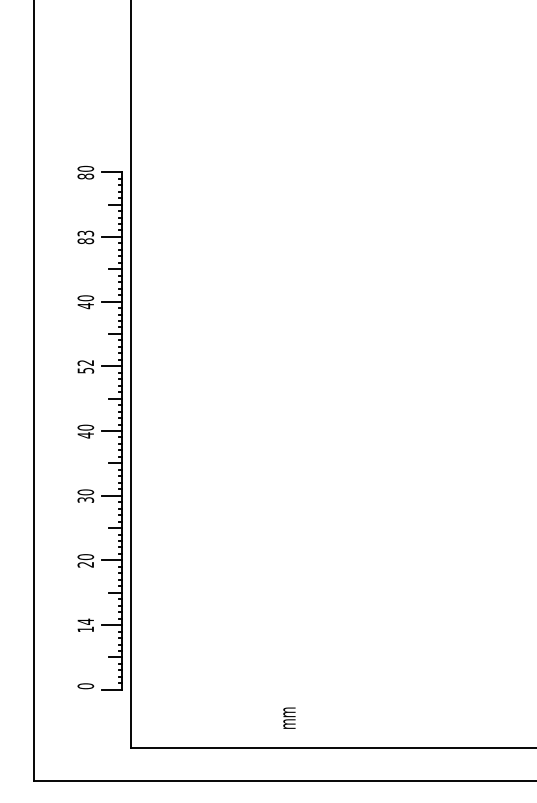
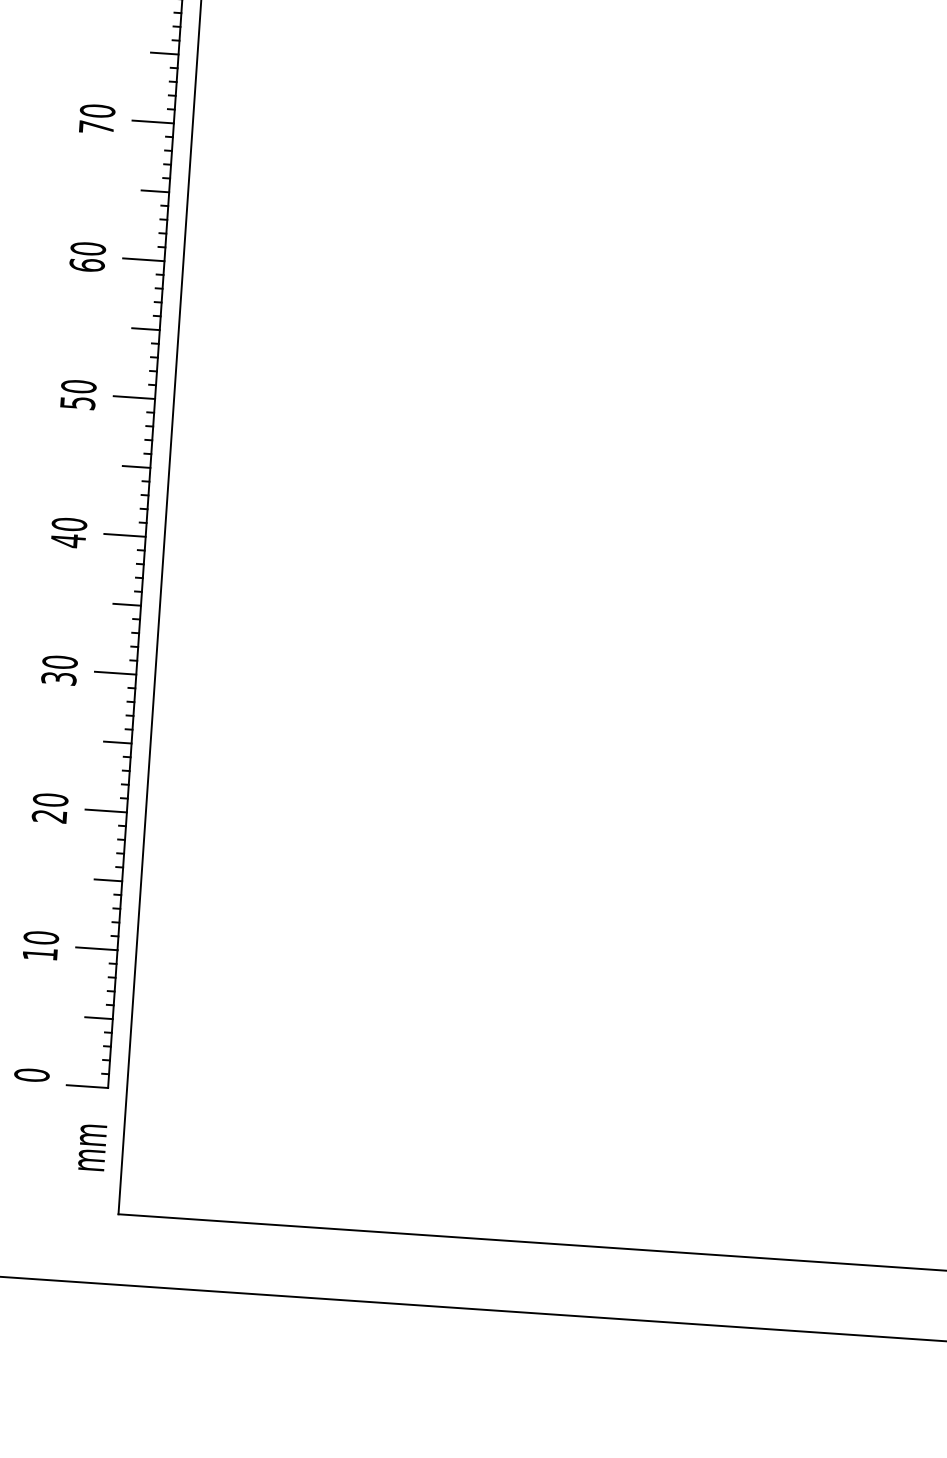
text: (85, 237) -> (96, 119), 83 -> 70
text: (85, 305) -> (86, 264), 40 -> 60
text: (85, 362) -> (78, 385), 52 -> 50
text: (85, 621) -> (40, 937), 14 -> 10
text: (289, 717) -> (92, 1146), moved

